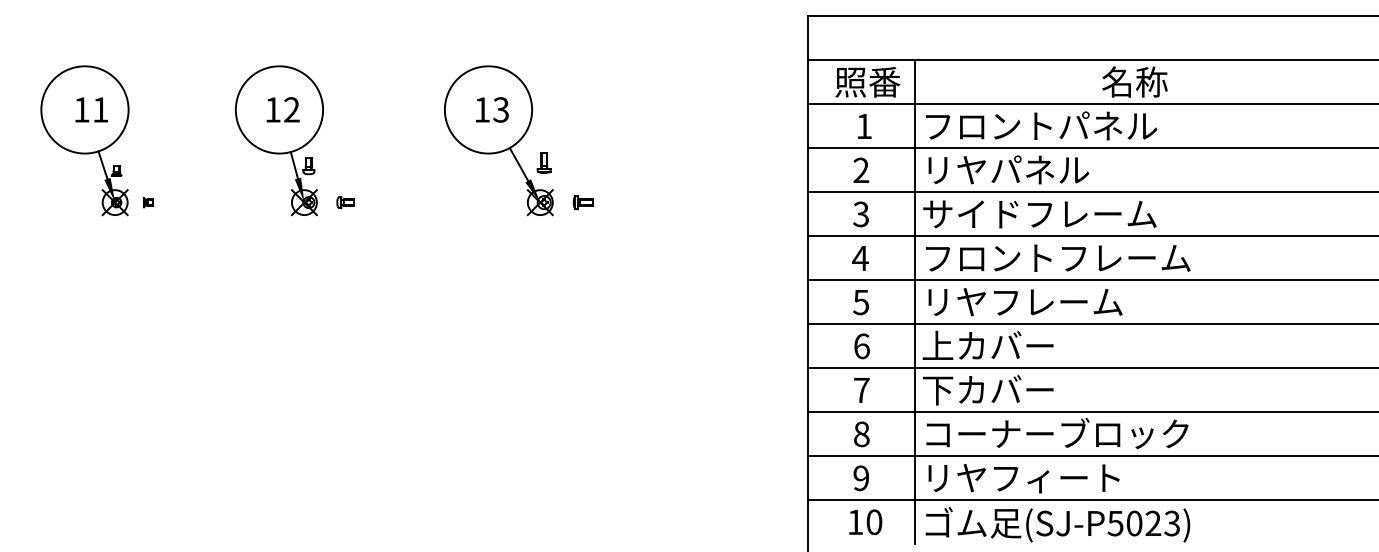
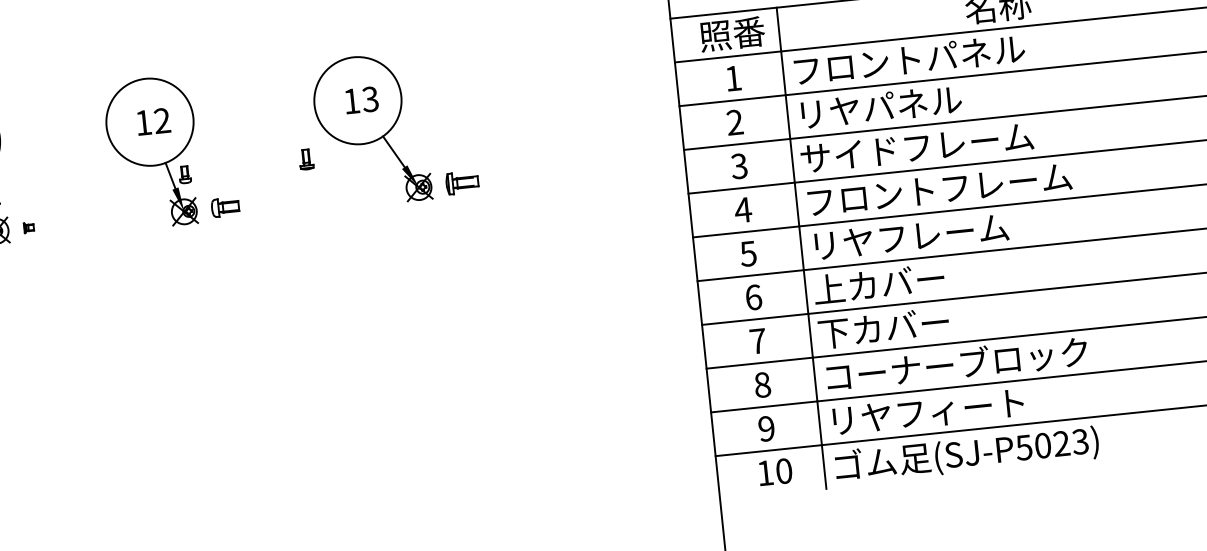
part: (543, 162) -> (305, 158), moved
part: (345, 202) -> (225, 207), size x1.6
part: (582, 202) -> (460, 183), size x1.6

